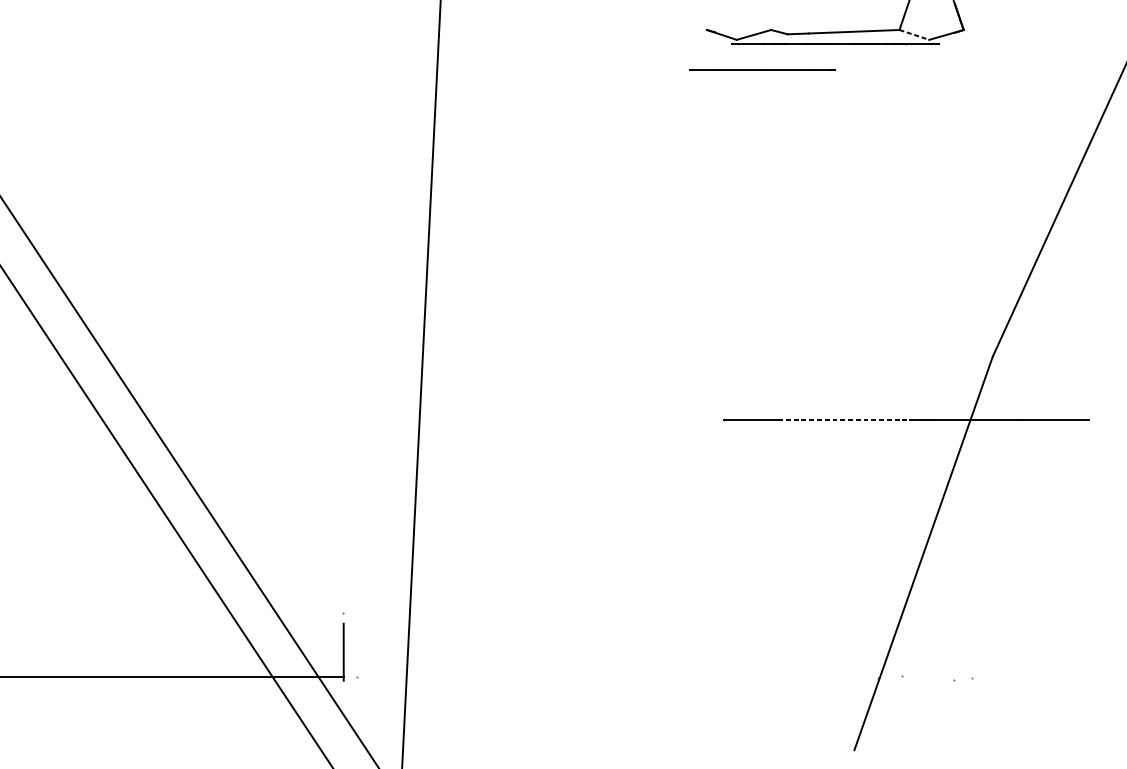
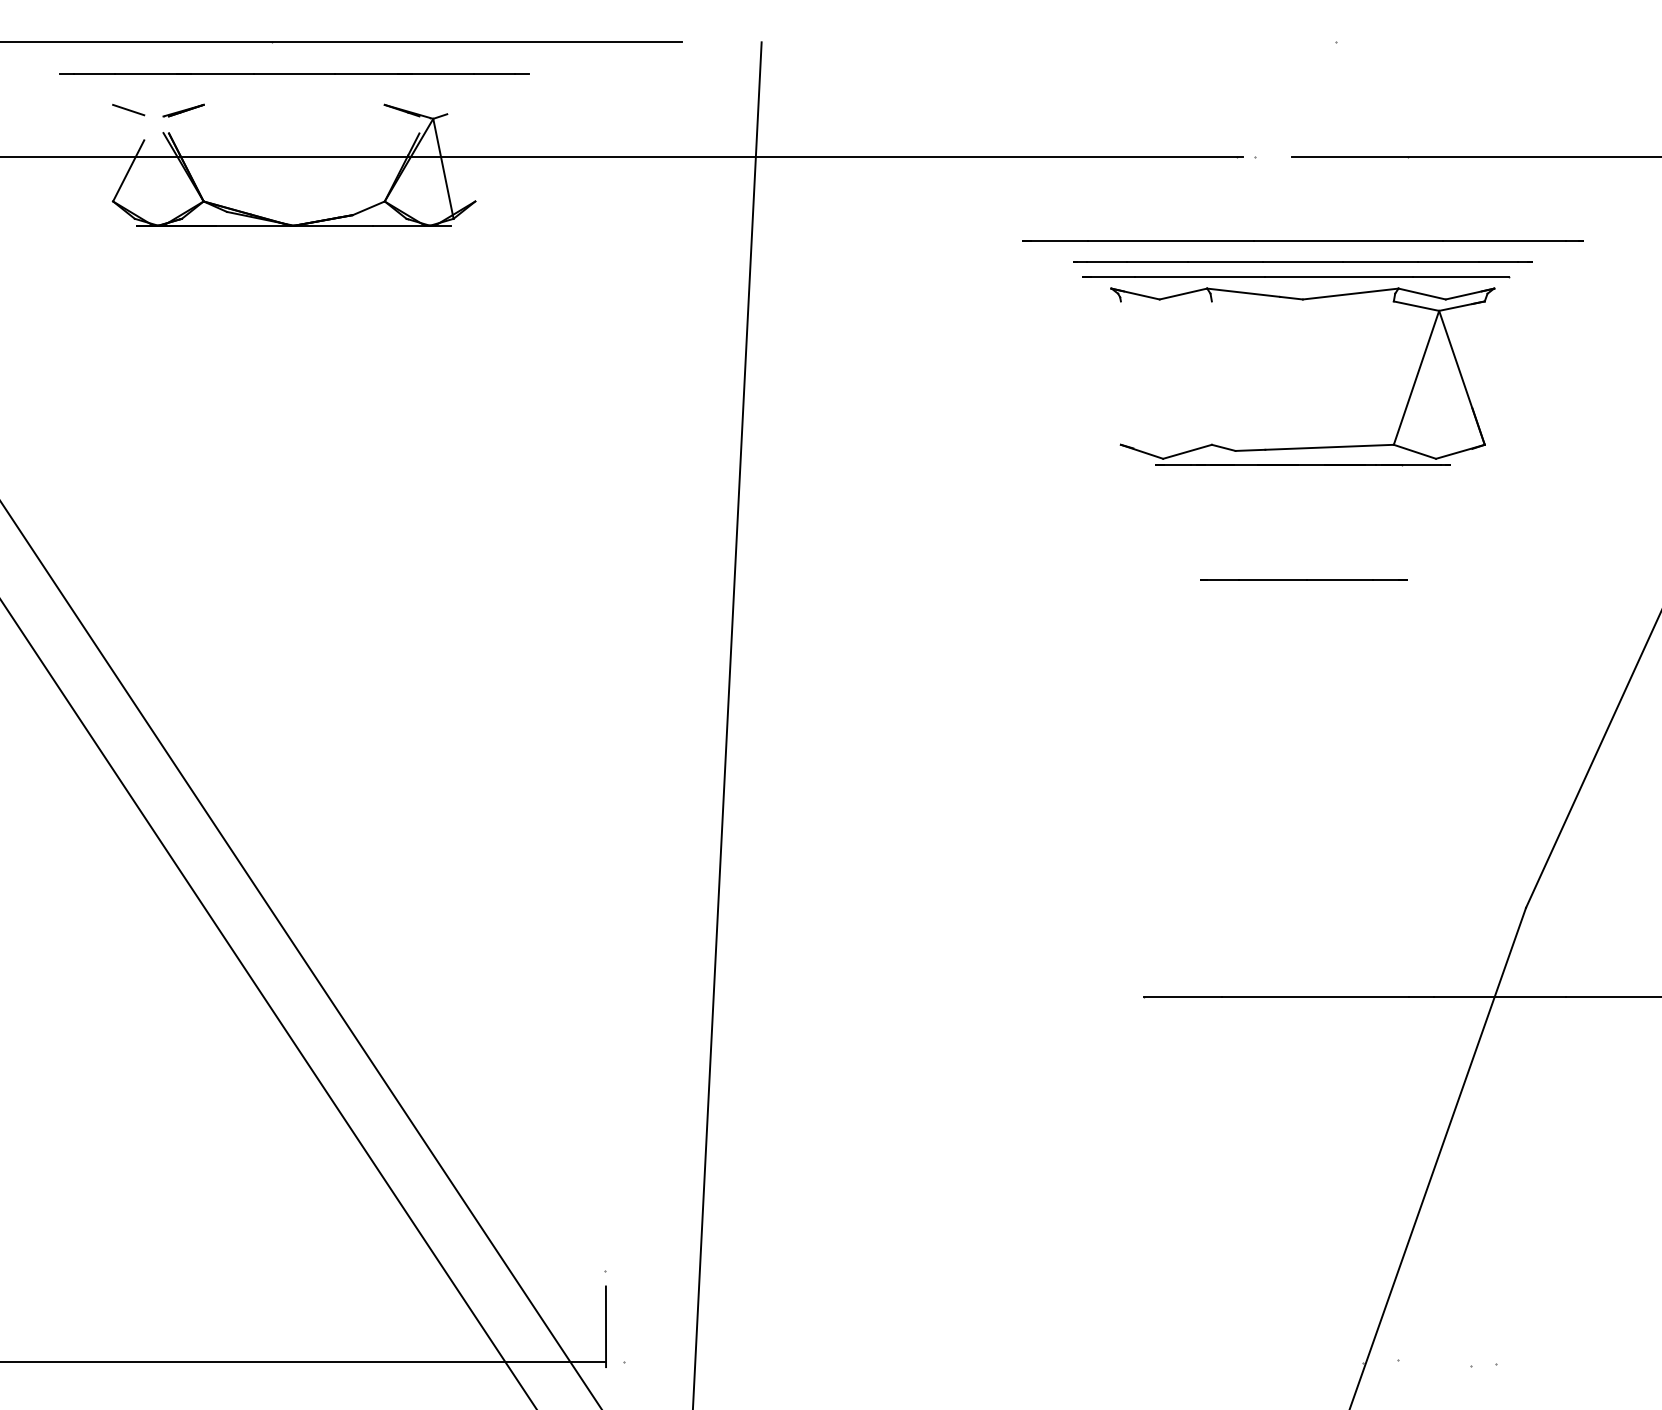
line: (914, 34) -> (1415, 451), dashed -> solid
line: (762, 69) -> (1303, 579), moved
line: (844, 419) -> (1315, 997), dashed -> solid

